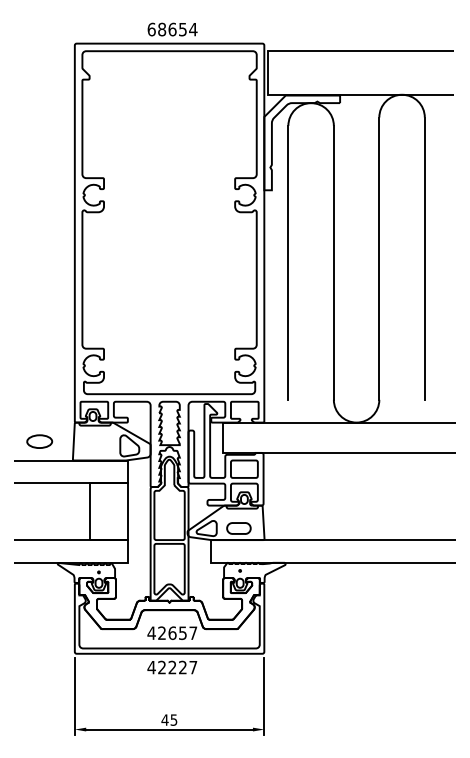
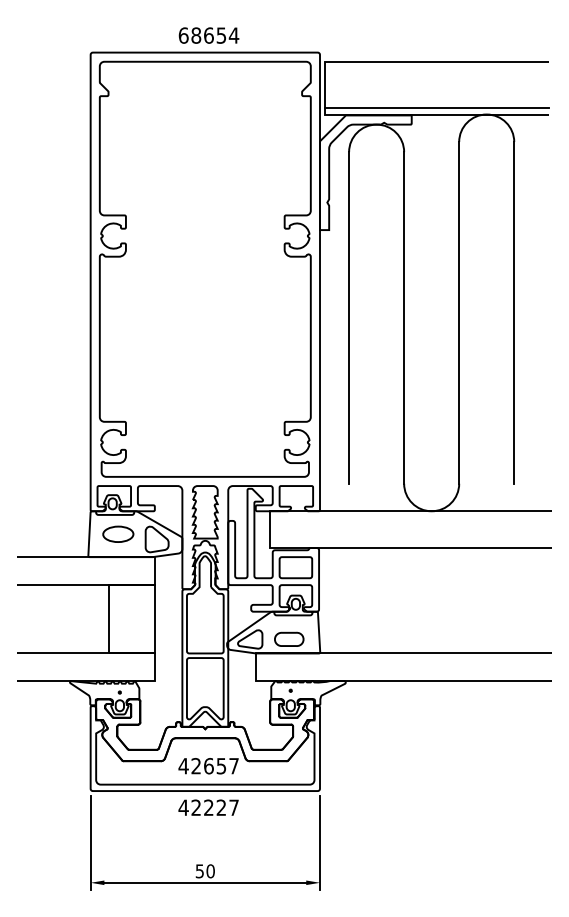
line: (360, 89) -> (436, 108), added
part: (39, 441) -> (118, 534), moved
text: (169, 719) -> (205, 870), 45 -> 50

